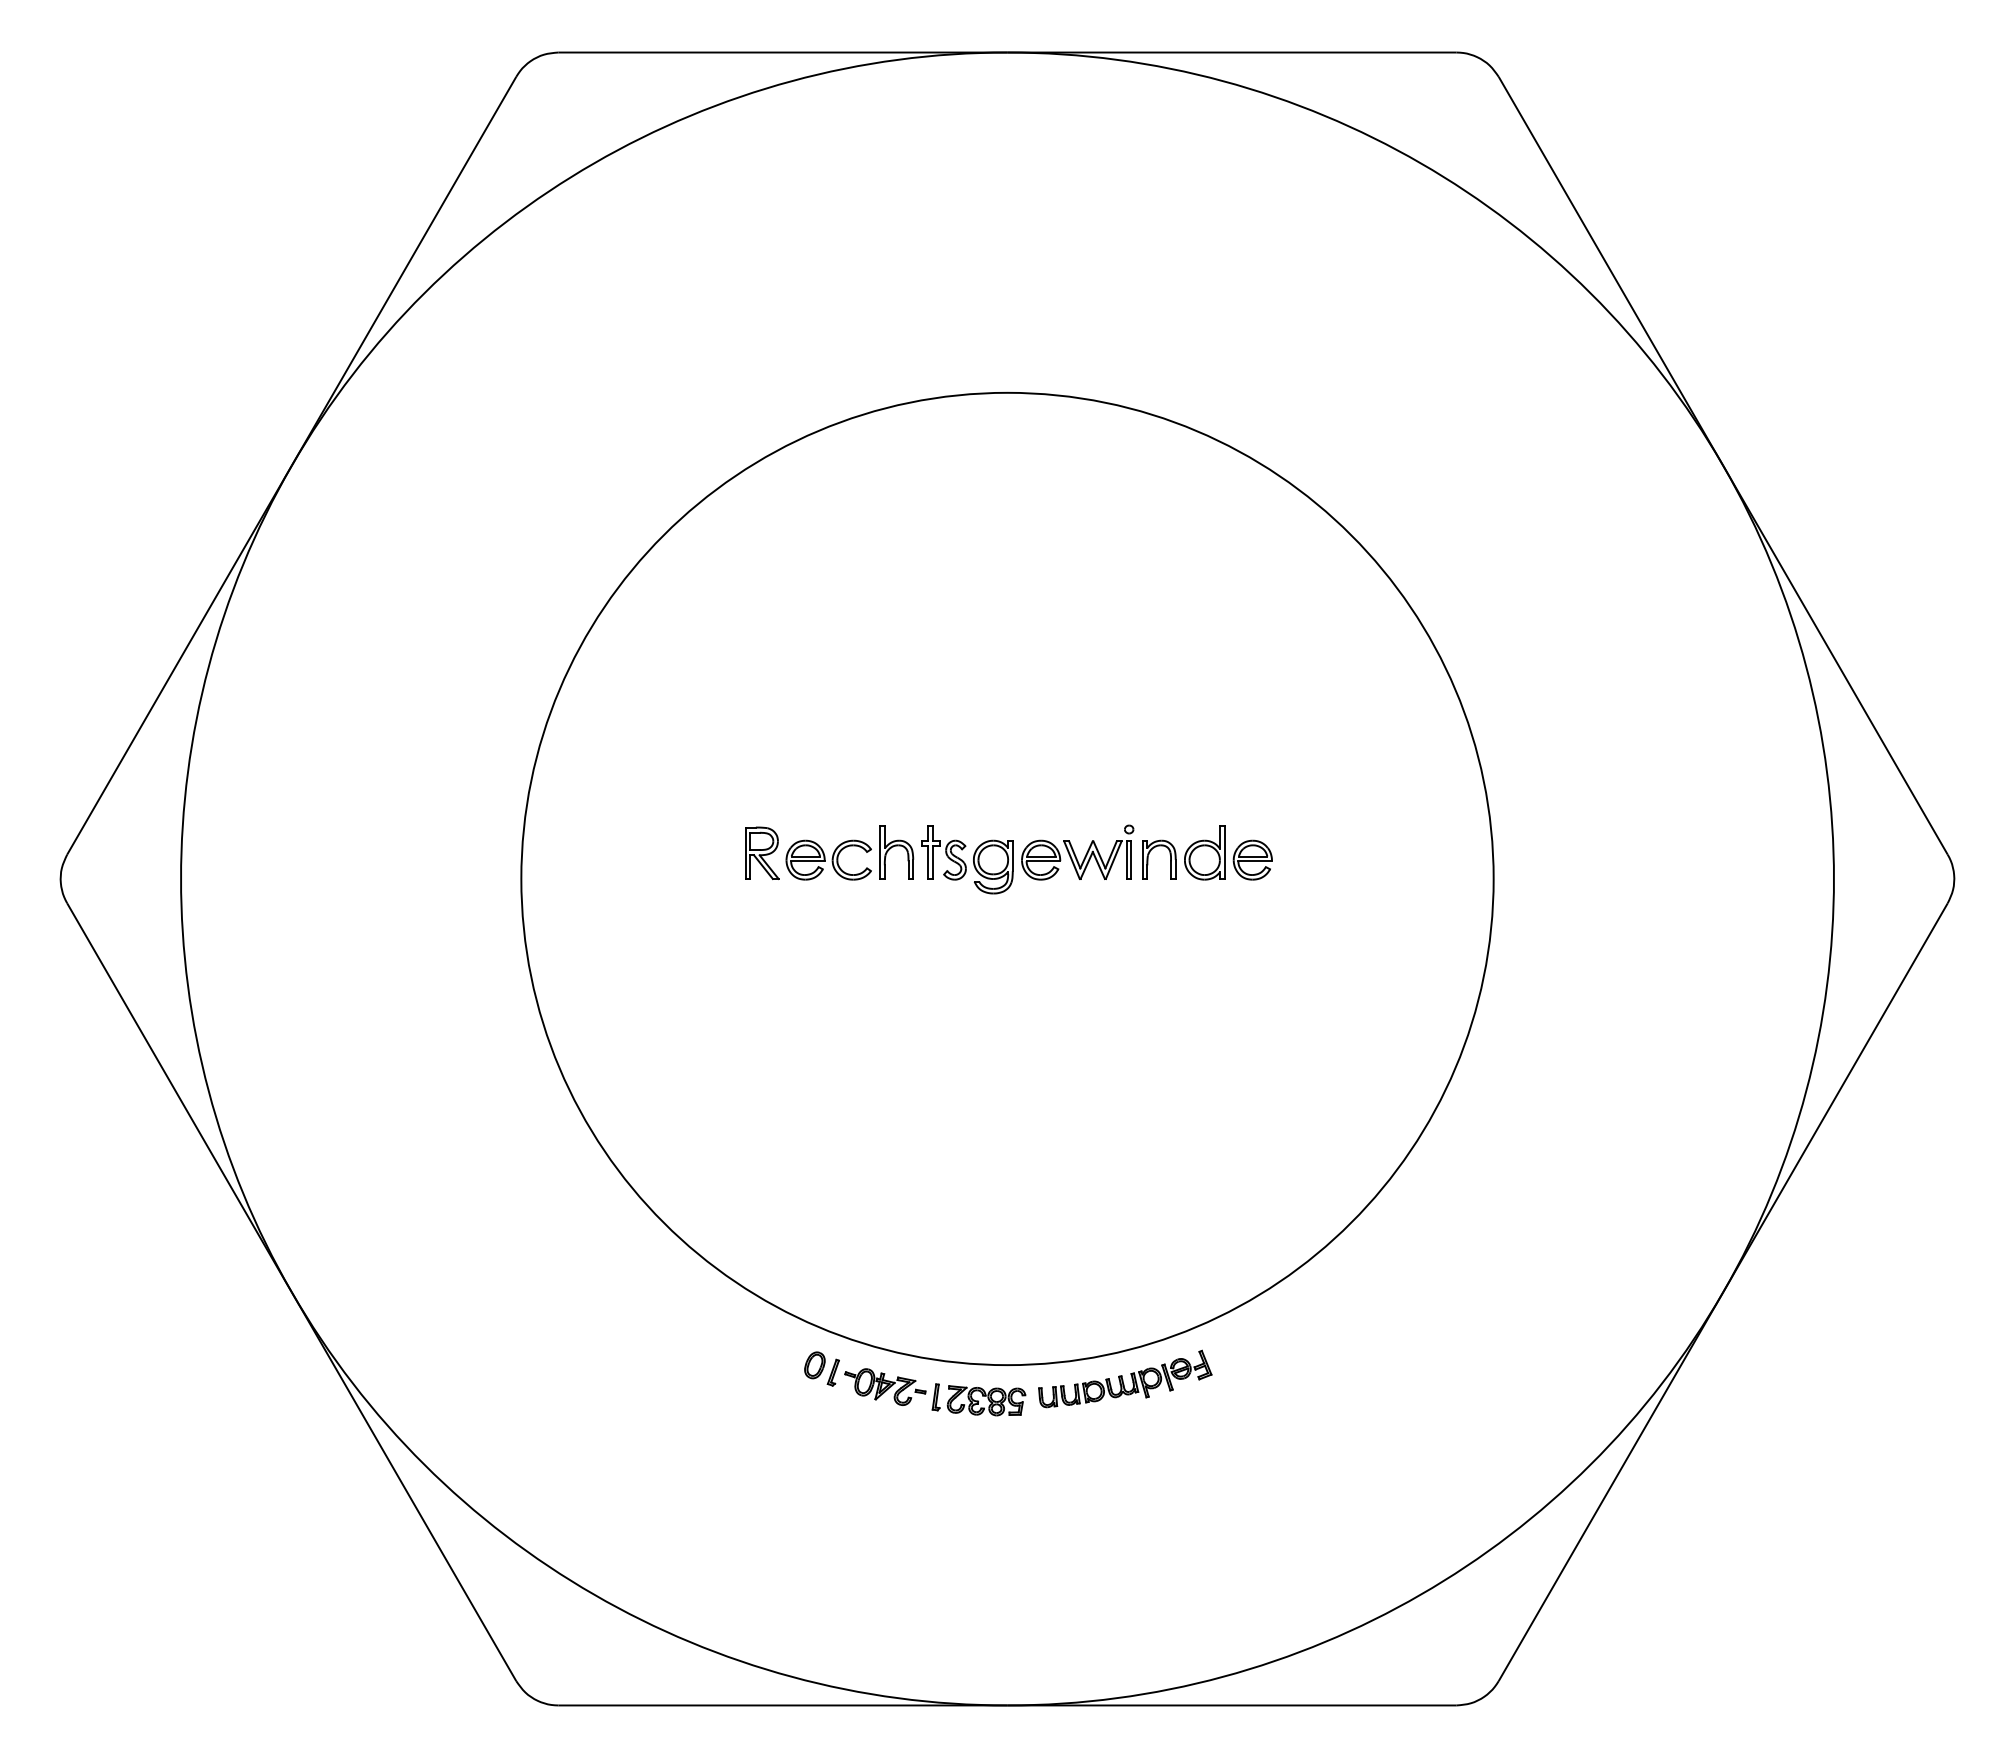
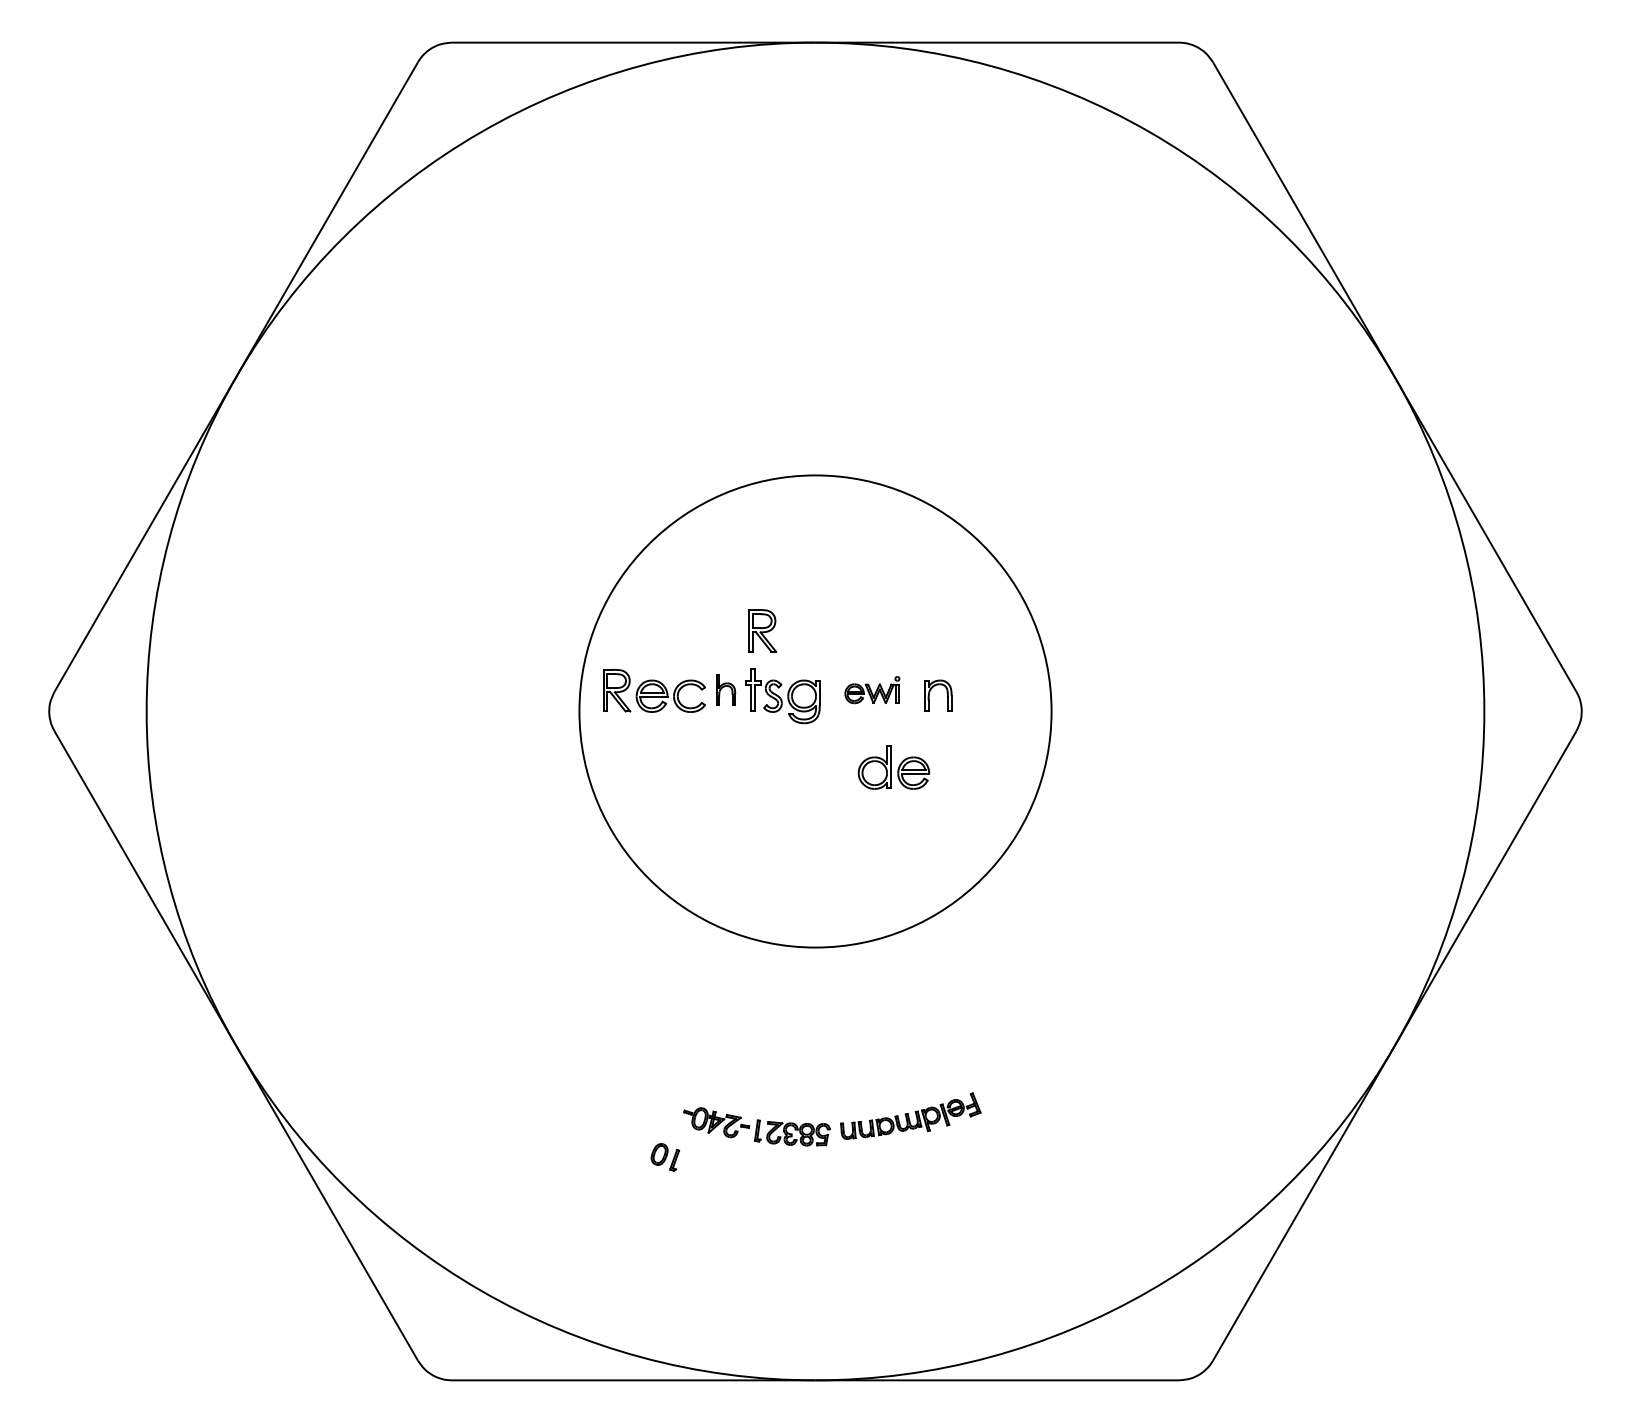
part: (942, 779) -> (762, 630), added
part: (896, 852) -> (725, 690), size x0.7
part: (1077, 852) -> (872, 690), size x0.6
part: (1228, 852) -> (894, 766), moved
circle: (1007, 878) -> (815, 711), size x0.6
part: (821, 1368) -> (664, 1157), moved

